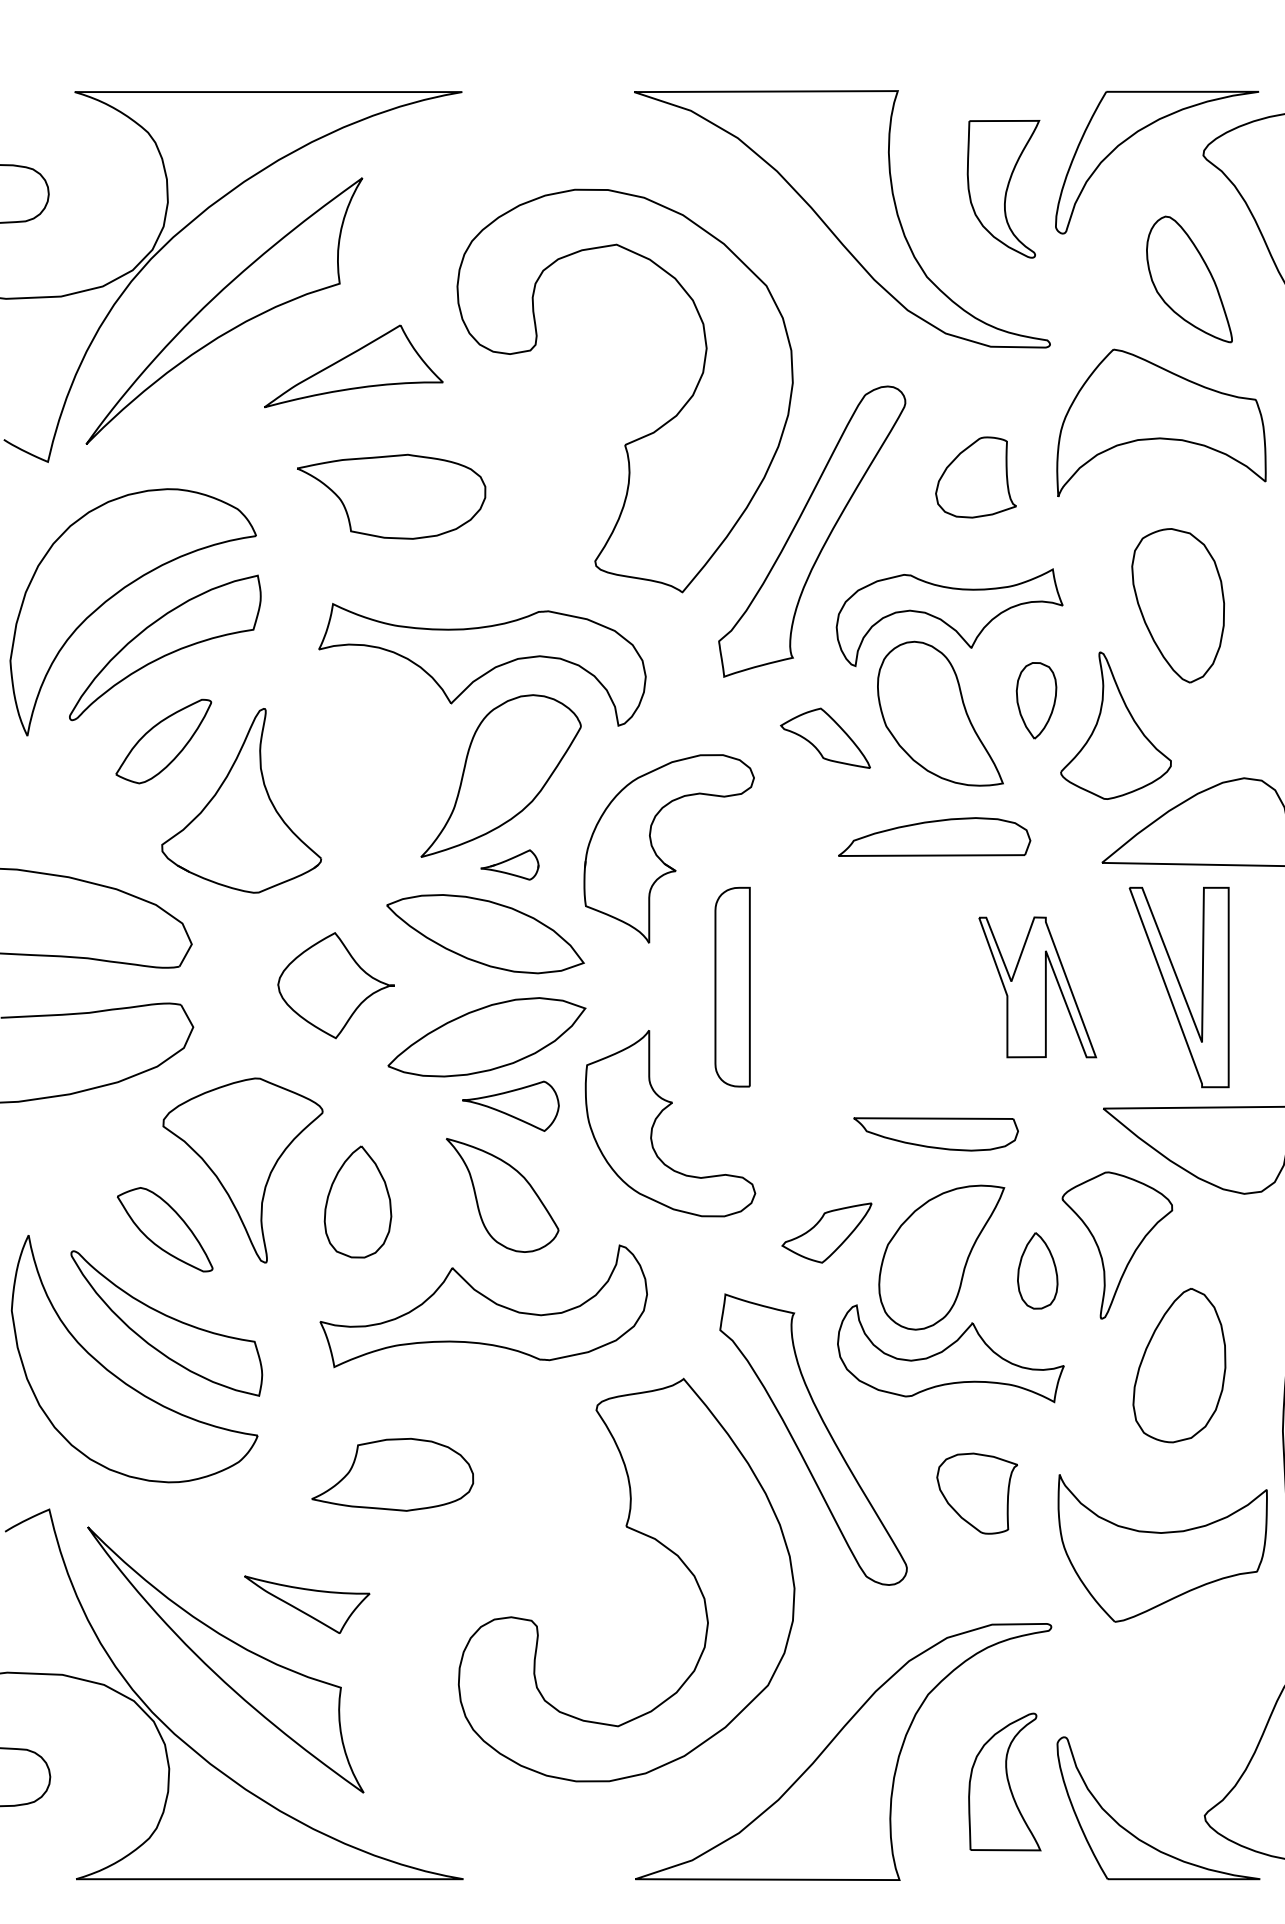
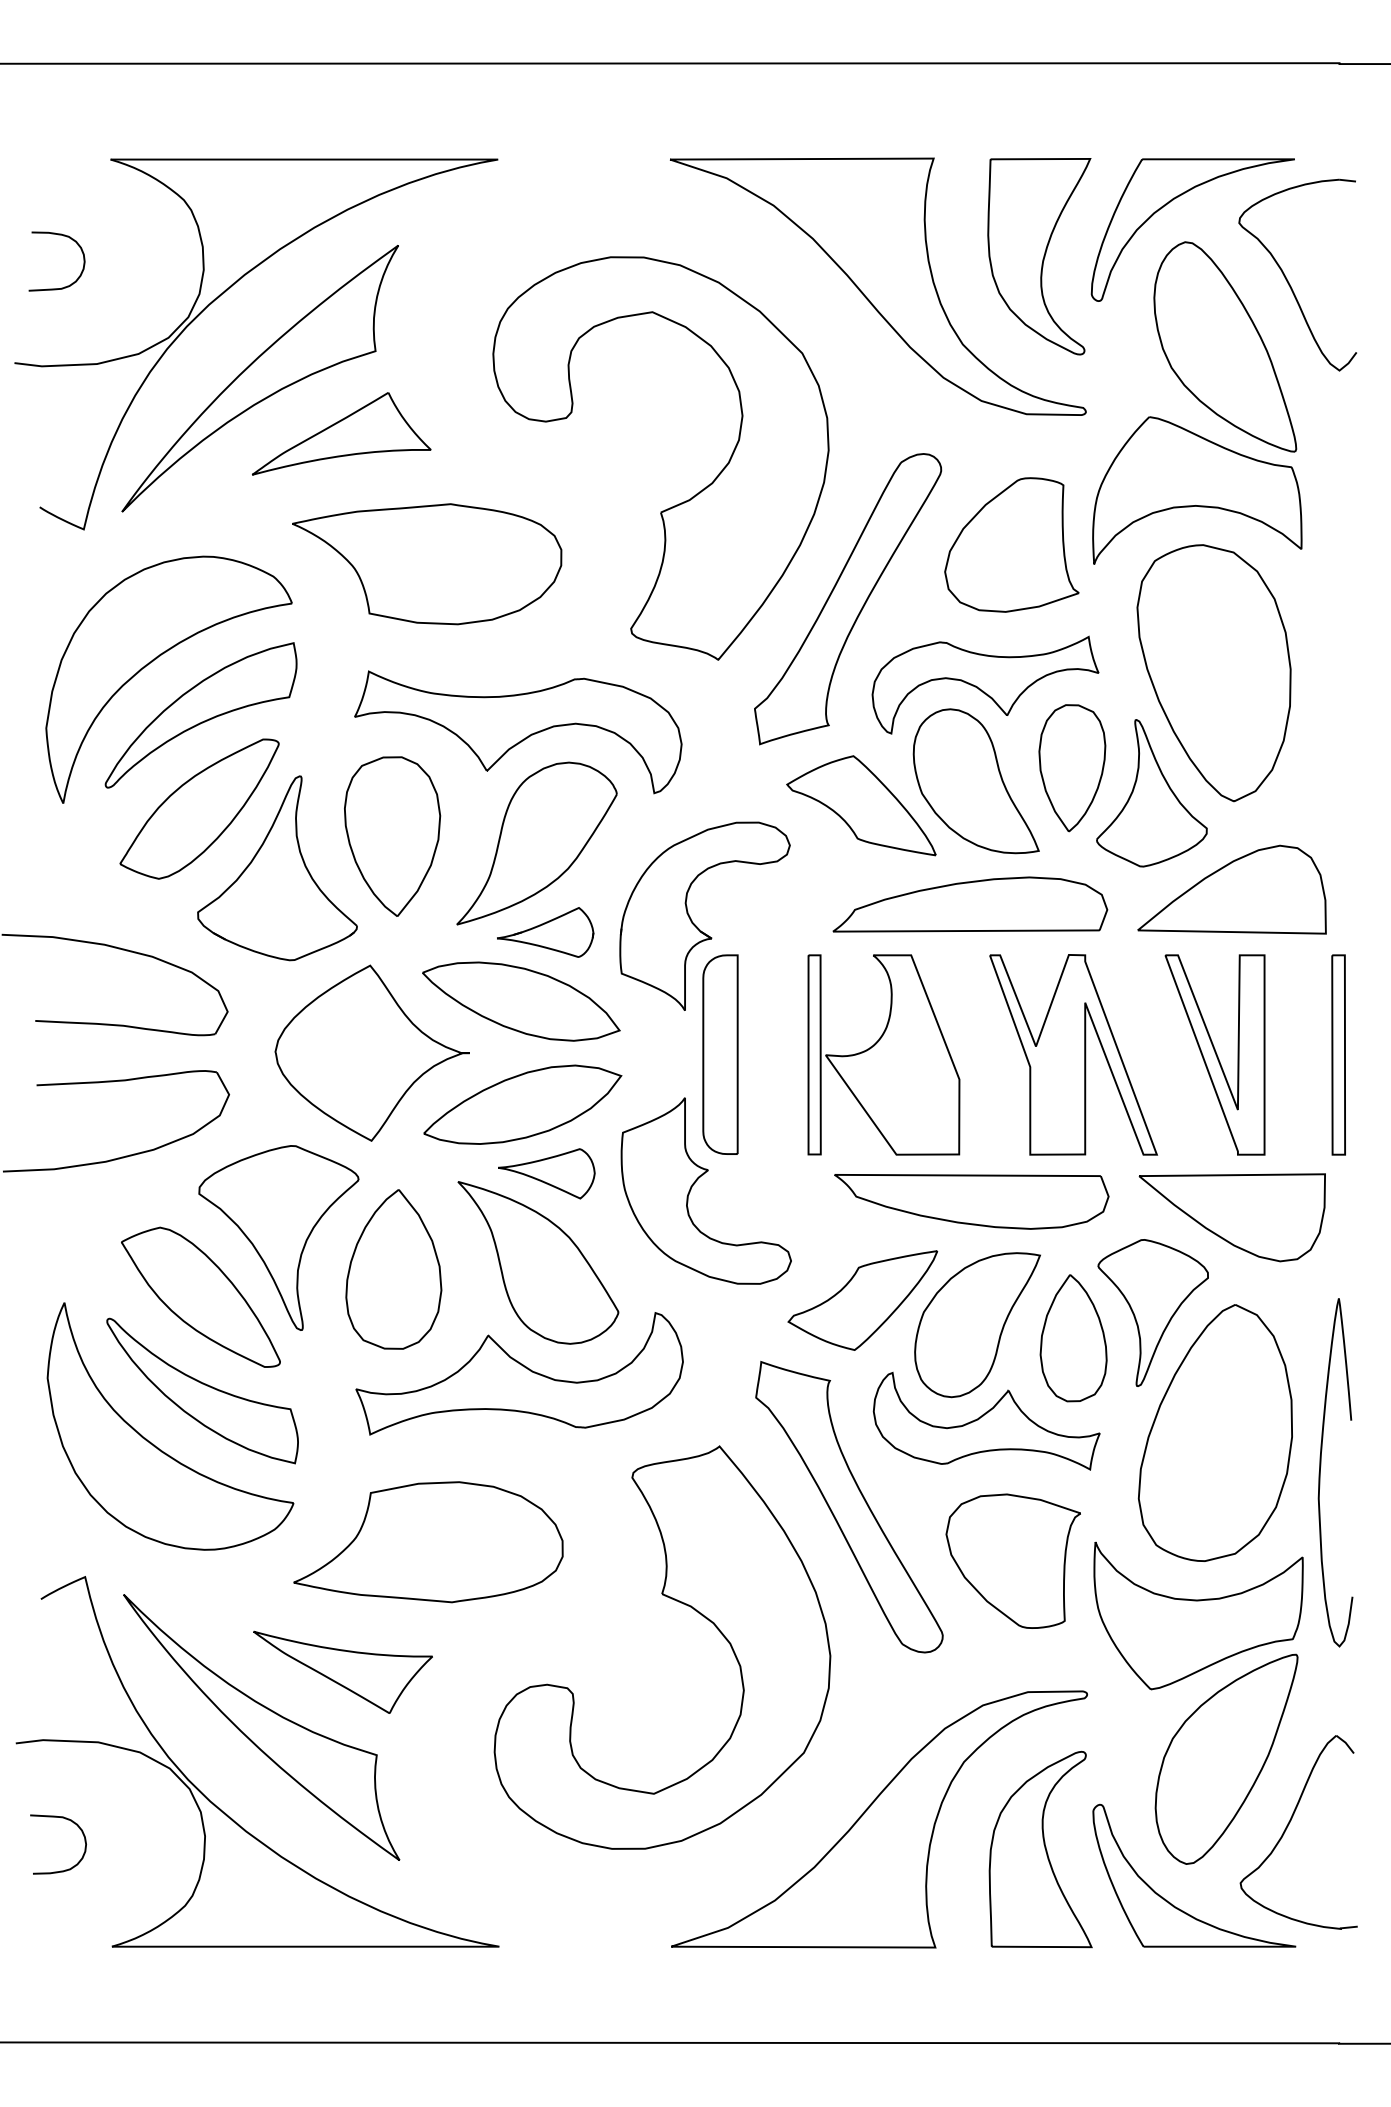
part: (1003, 189) -> (1039, 256), size x1.43
part: (1189, 279) -> (1225, 346), size x1.67
part: (353, 366) -> (341, 433), moved
part: (975, 477) -> (1011, 544), size x1.67
part: (391, 497) -> (427, 564), size x1.43
part: (1177, 606) -> (1213, 673), size x1.67
part: (1036, 701) -> (1072, 768), size x1.67
part: (825, 738) -> (861, 805), size x1.67
part: (163, 741) -> (199, 808), size x1.67
part: (356, 769) -> (392, 836), added
part: (934, 837) -> (970, 904), size x1.43
part: (509, 865) -> (545, 932), size x1.67
part: (335, 985) -> (371, 1052), size x1.67
part: (732, 987) -> (720, 1054), moved
part: (847, 987) -> (883, 1054), added
part: (1037, 987) -> (1073, 1054), size x1.43
part: (935, 1134) -> (971, 1201), size x1.67
part: (502, 1195) -> (538, 1262), size x1.43
part: (357, 1202) -> (393, 1269), size x1.43
part: (164, 1229) -> (200, 1296), size x1.67
part: (826, 1233) -> (862, 1300), size x1.67
part: (1037, 1271) -> (1073, 1338), size x1.67
part: (1178, 1365) -> (1214, 1432), size x1.67
part: (392, 1475) -> (428, 1542), size x1.67
part: (976, 1493) -> (1012, 1560), size x1.67
part: (306, 1604) -> (342, 1671), size x1.43
part: (1190, 1691) -> (1226, 1758), added
part: (1004, 1782) -> (1040, 1849), size x1.43

